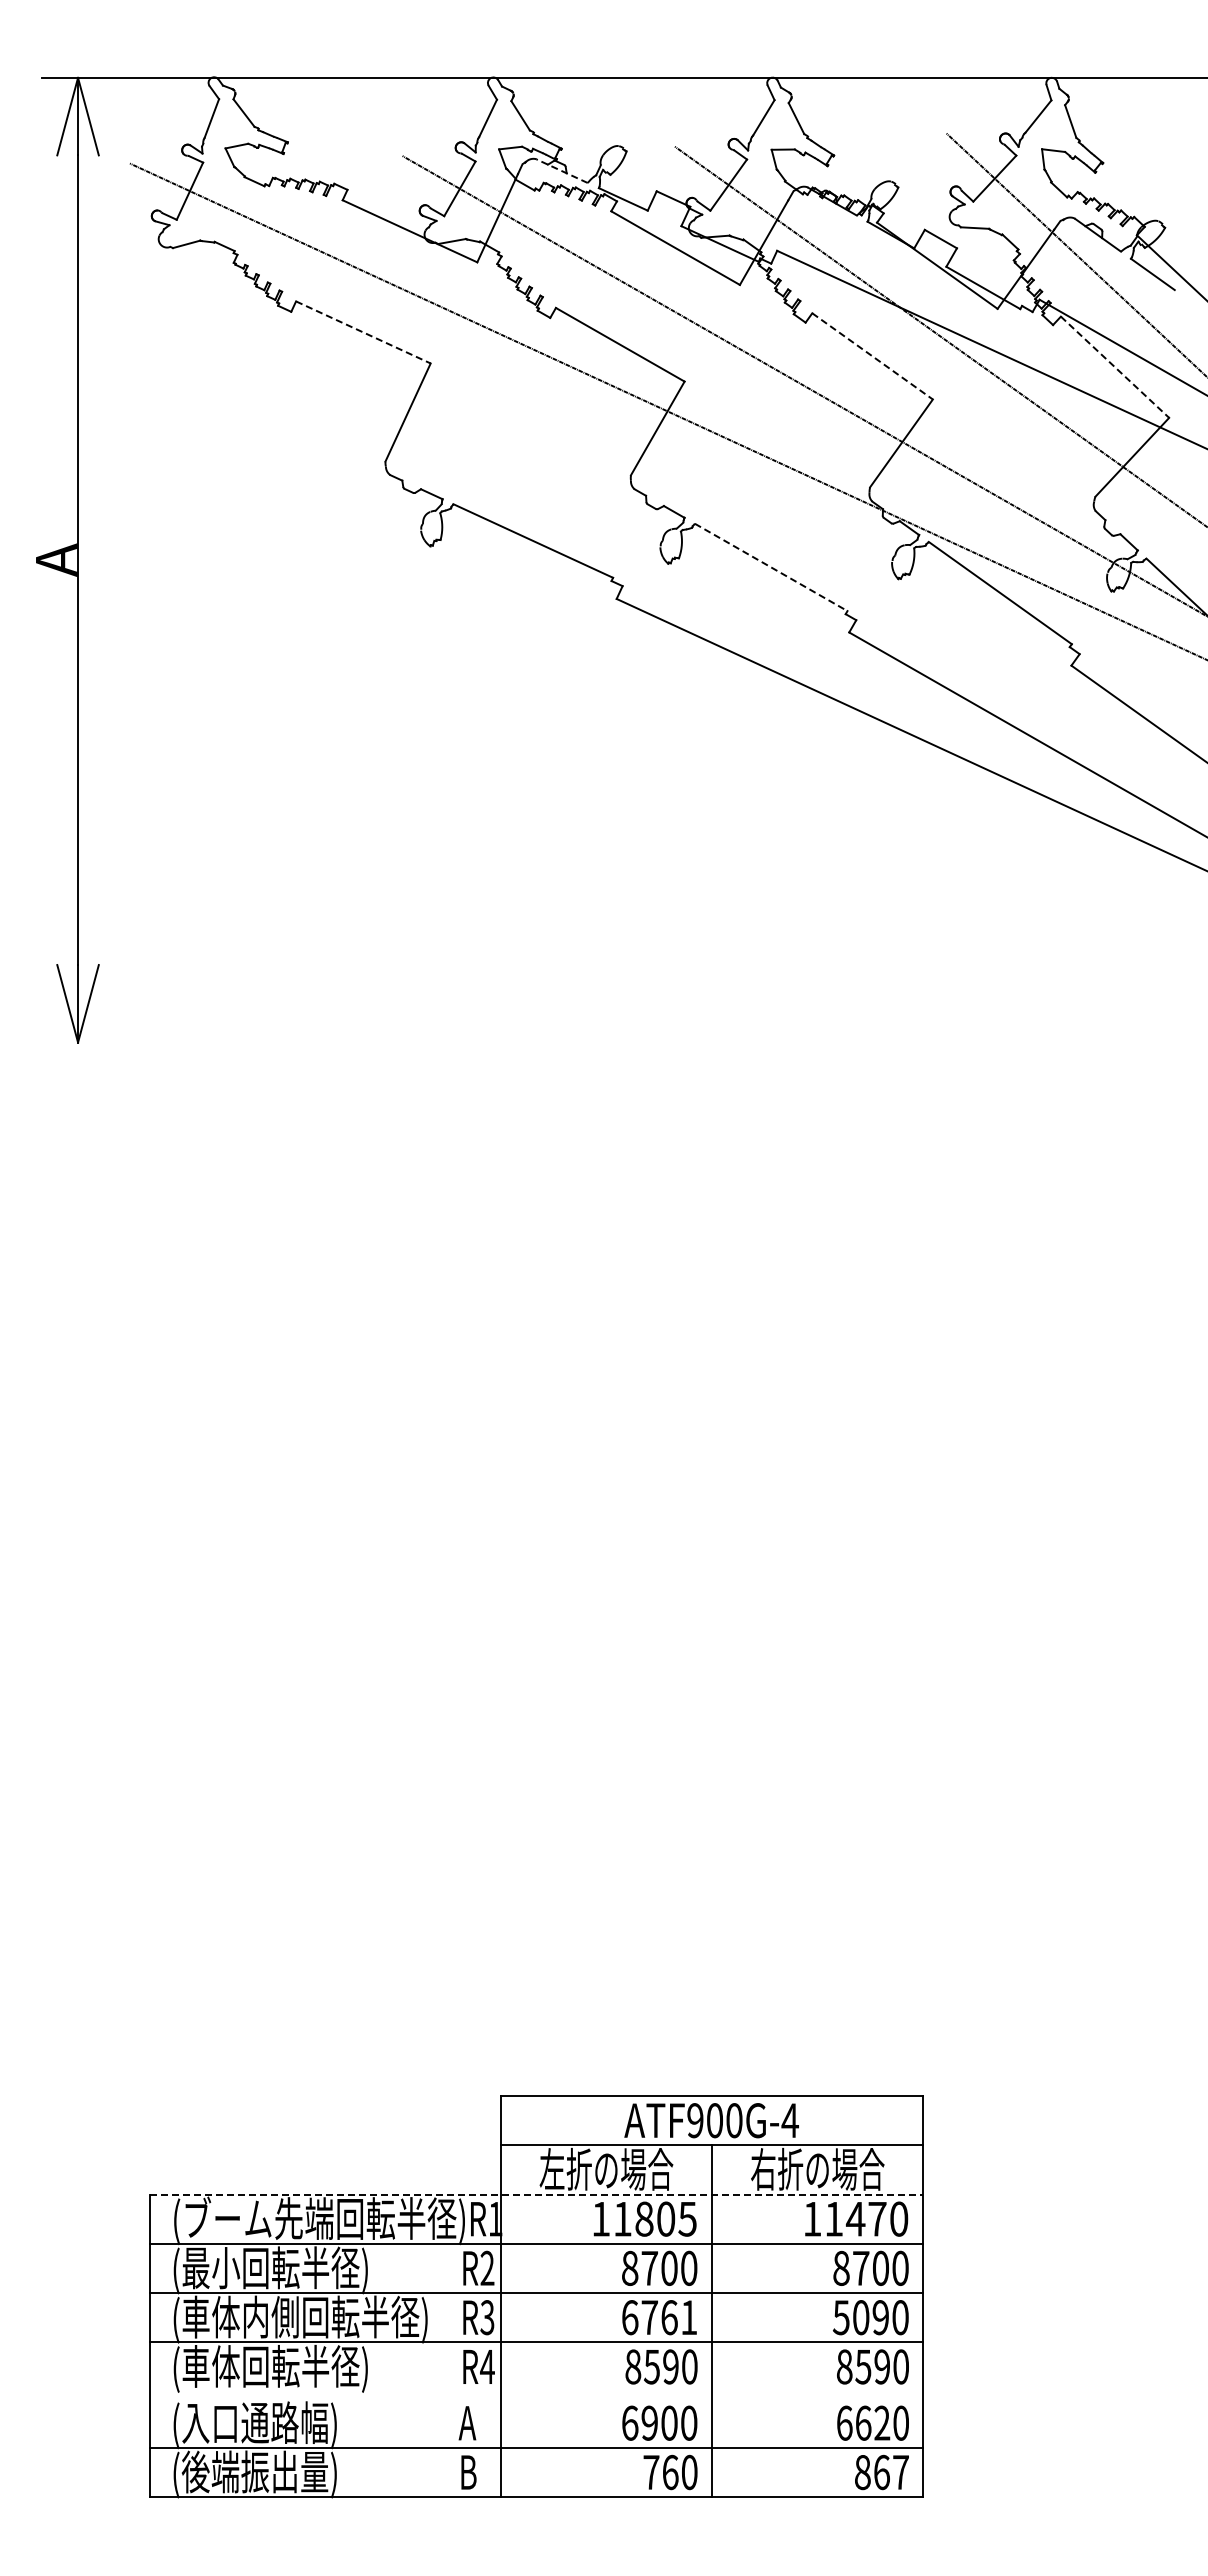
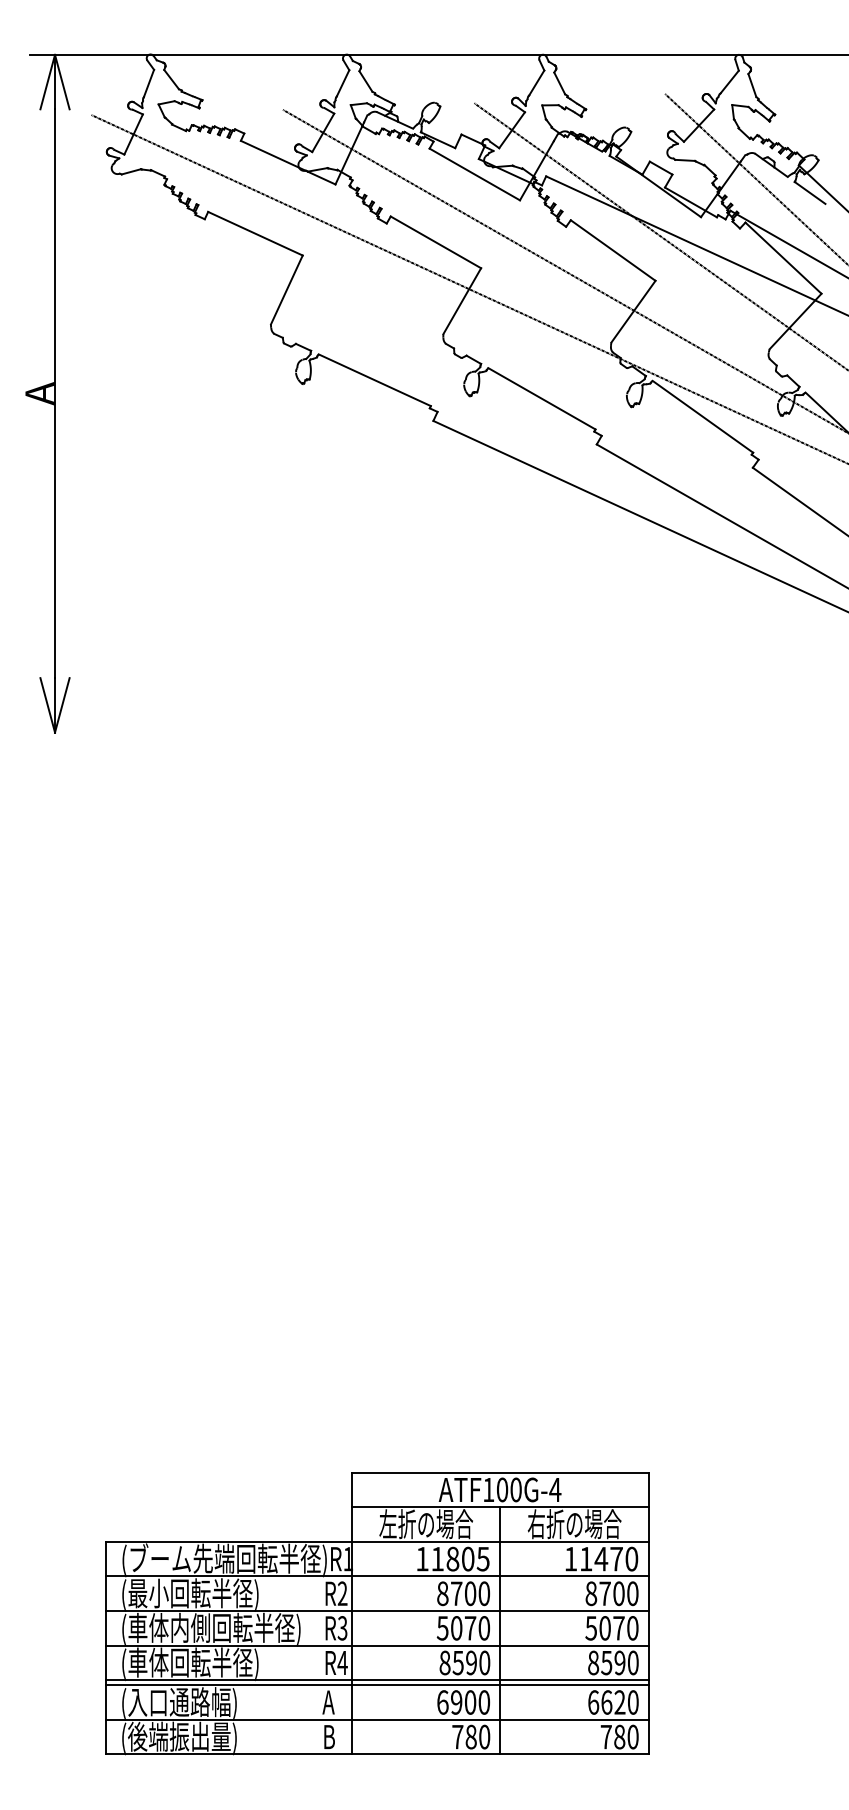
line: (561, 171) -> (394, 120), dashed -> solid
line: (363, 332) -> (255, 233), dashed -> solid
line: (872, 356) -> (613, 250), dashed -> solid
line: (1115, 367) -> (783, 258), dashed -> solid
line: (771, 567) -> (542, 398), dashed -> solid
text: (695, 2120) -> (488, 1489), ATF900G-4 -> ATF100G-4
line: (536, 2194) -> (377, 1541), dashed -> solid
text: (659, 2317) -> (463, 1628), 6761 -> 5070
text: (880, 2317) -> (618, 1628), 5090 -> 5070
line: (536, 2391) -> (377, 1680), added
line: (536, 2398) -> (377, 1685), added
text: (670, 2472) -> (471, 1737), 760 -> 780
text: (881, 2472) -> (619, 1737), 867 -> 780

